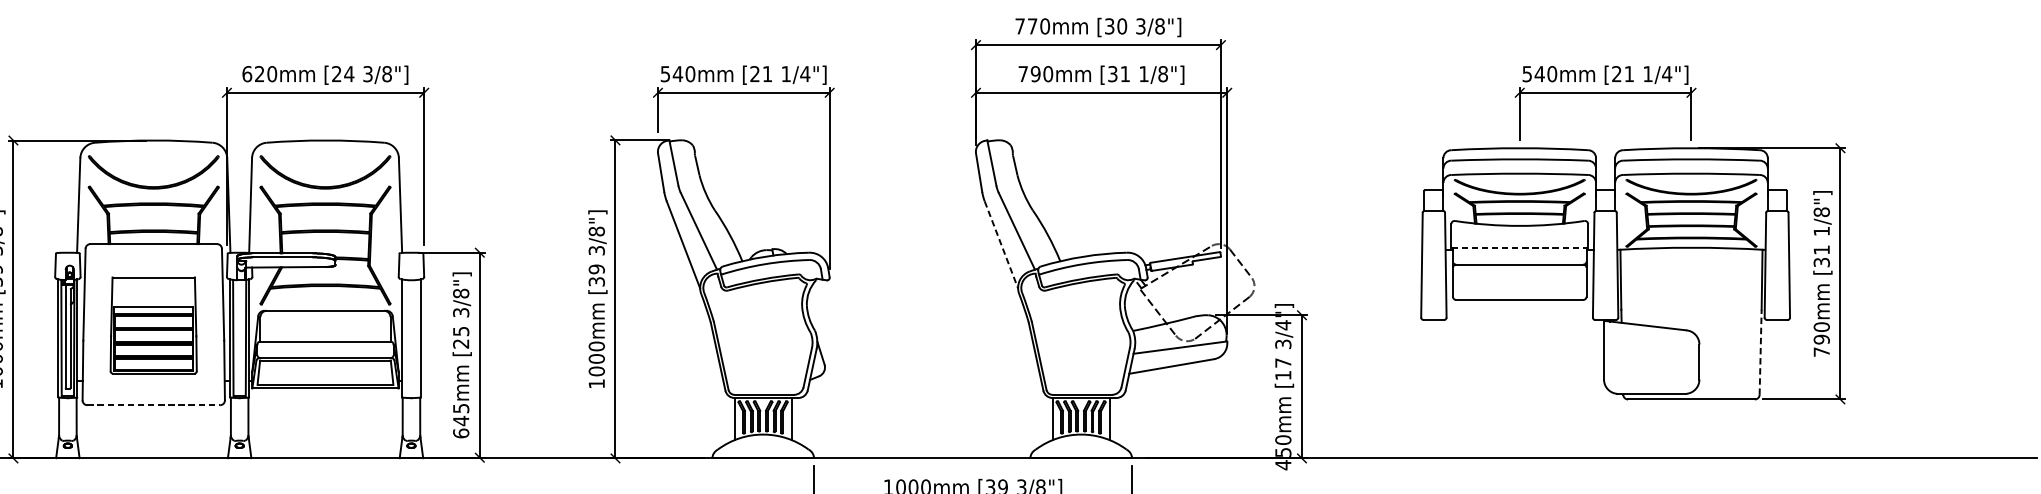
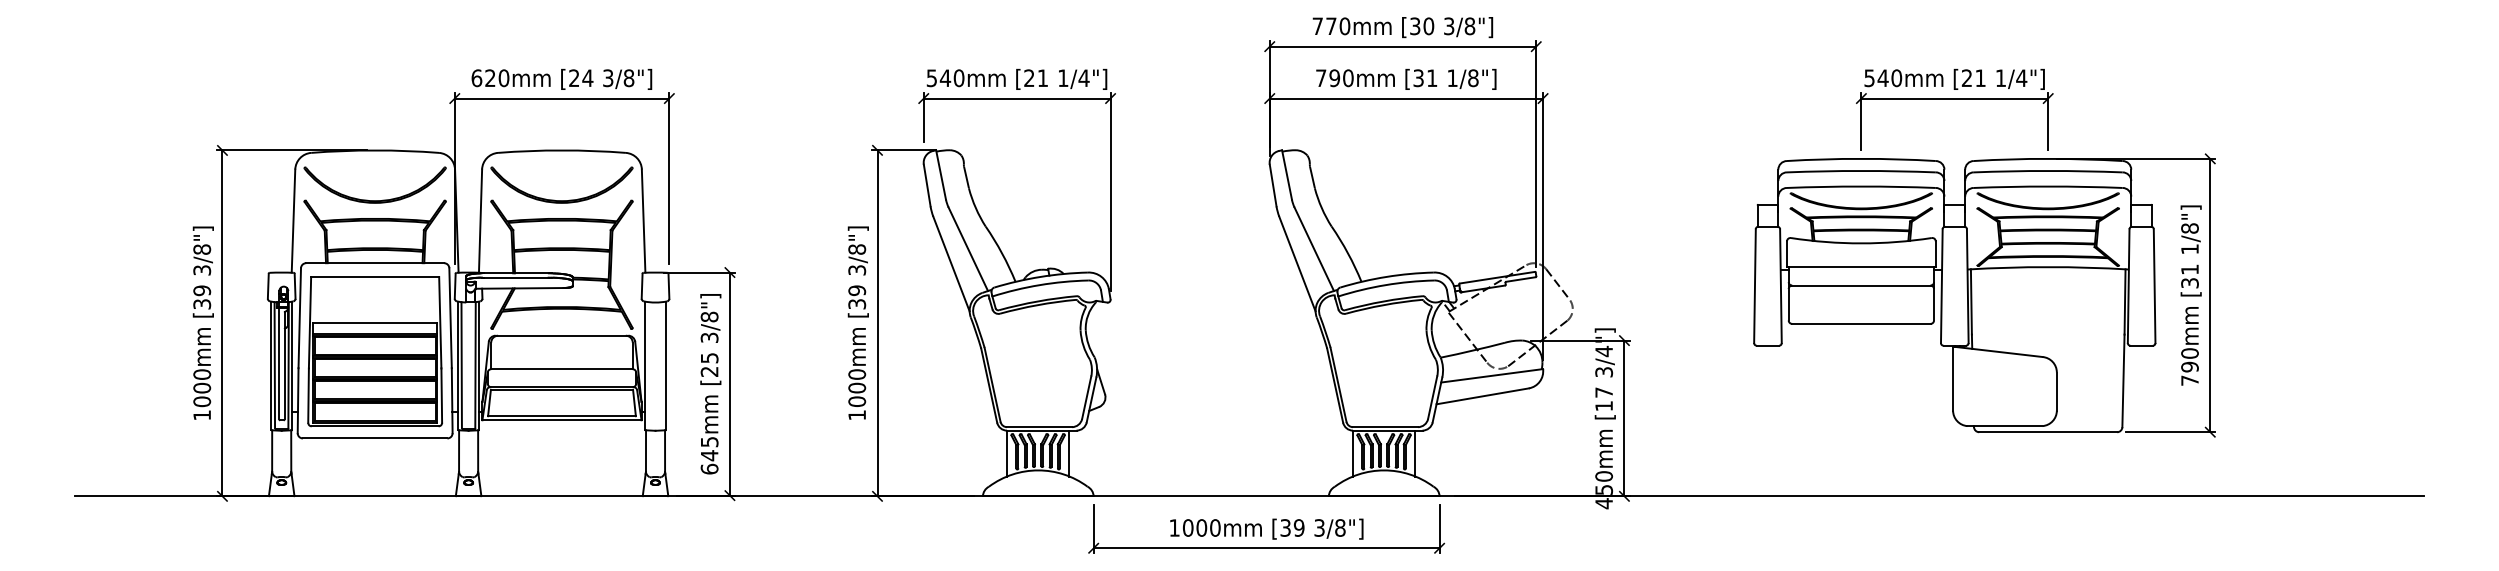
line: (1001, 245) -> (1297, 264), dashed -> solid
line: (1519, 248) -> (1861, 267), dashed -> solid
part: (153, 325) -> (374, 351), size x1.43
line: (1760, 351) -> (2123, 380), dashed -> solid
line: (154, 405) -> (375, 438), dashed -> solid

